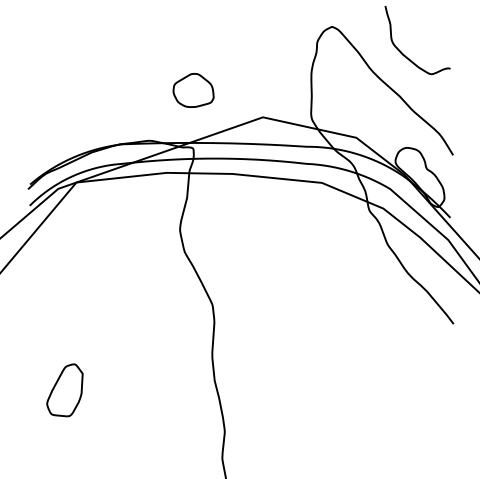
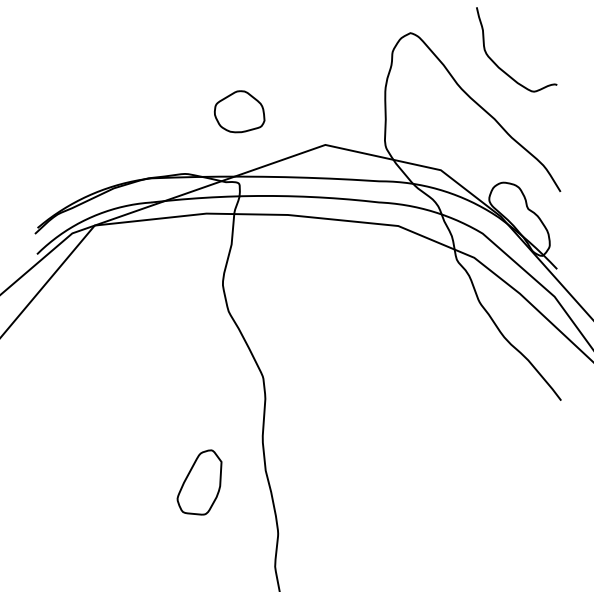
part: (64, 390) -> (199, 482), moved

